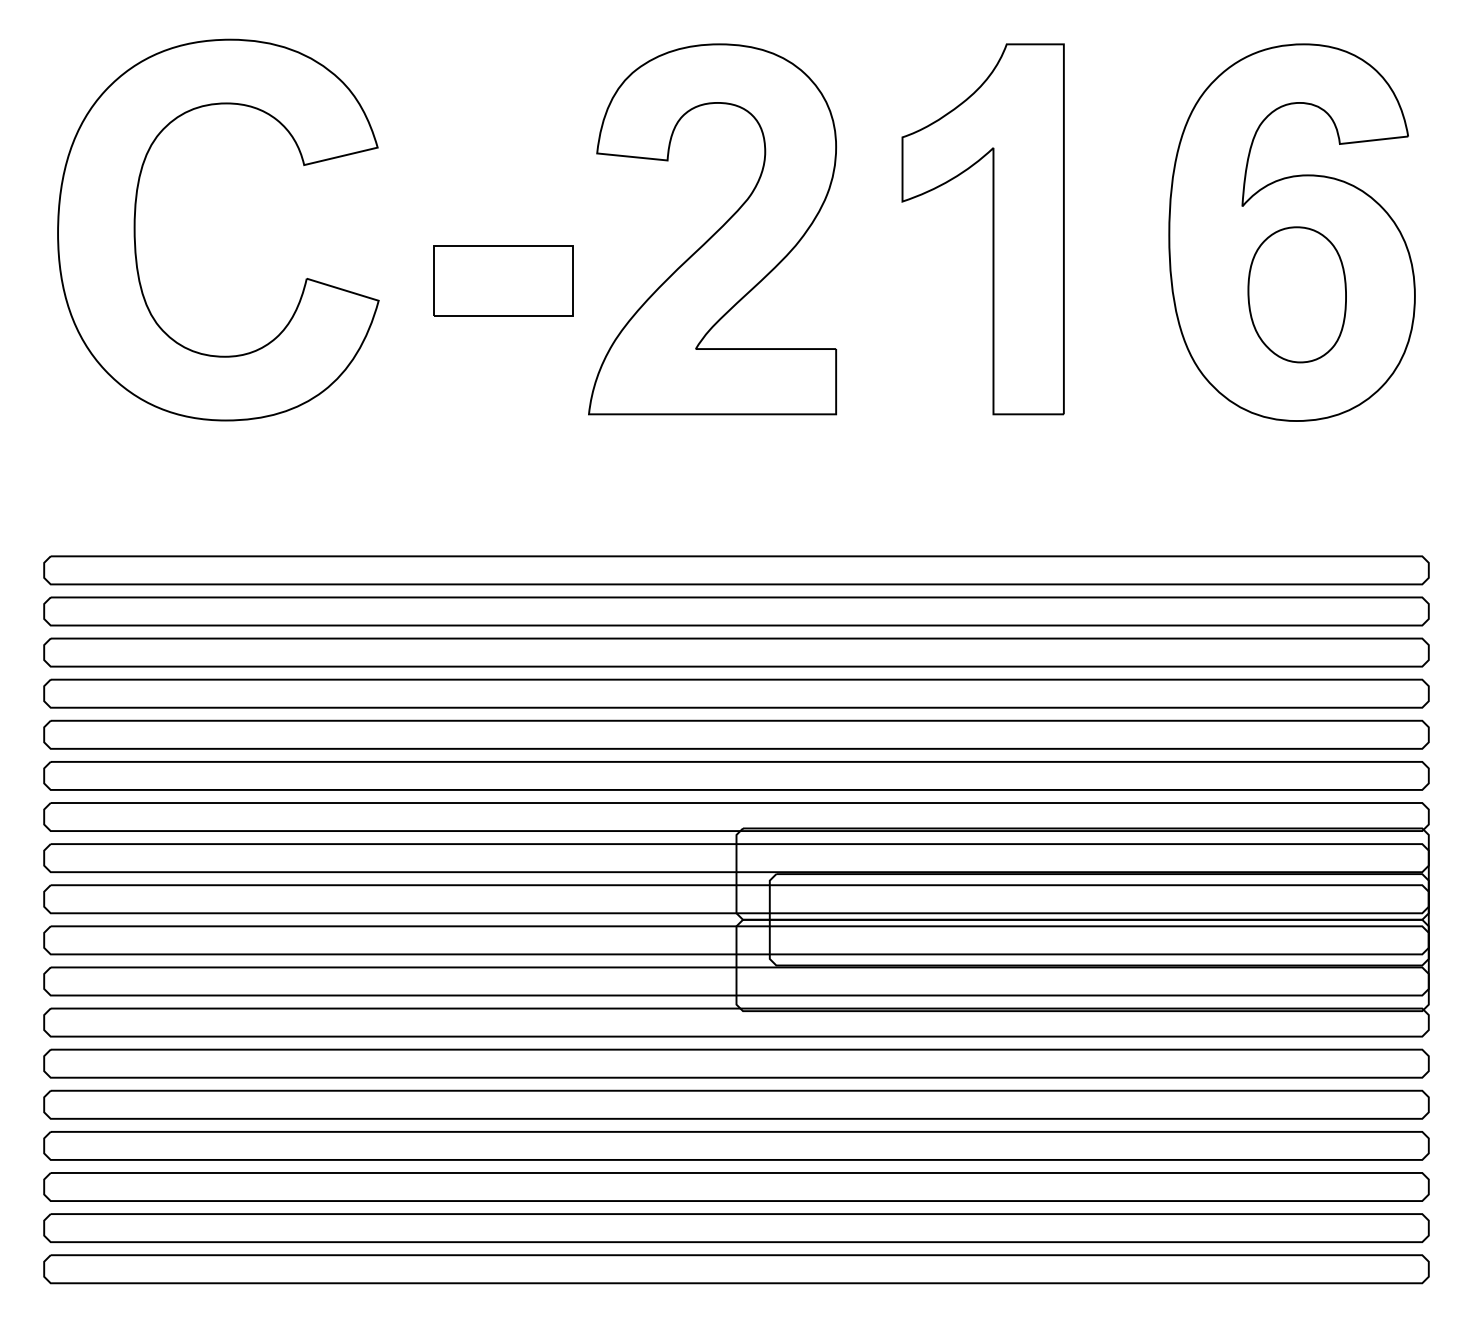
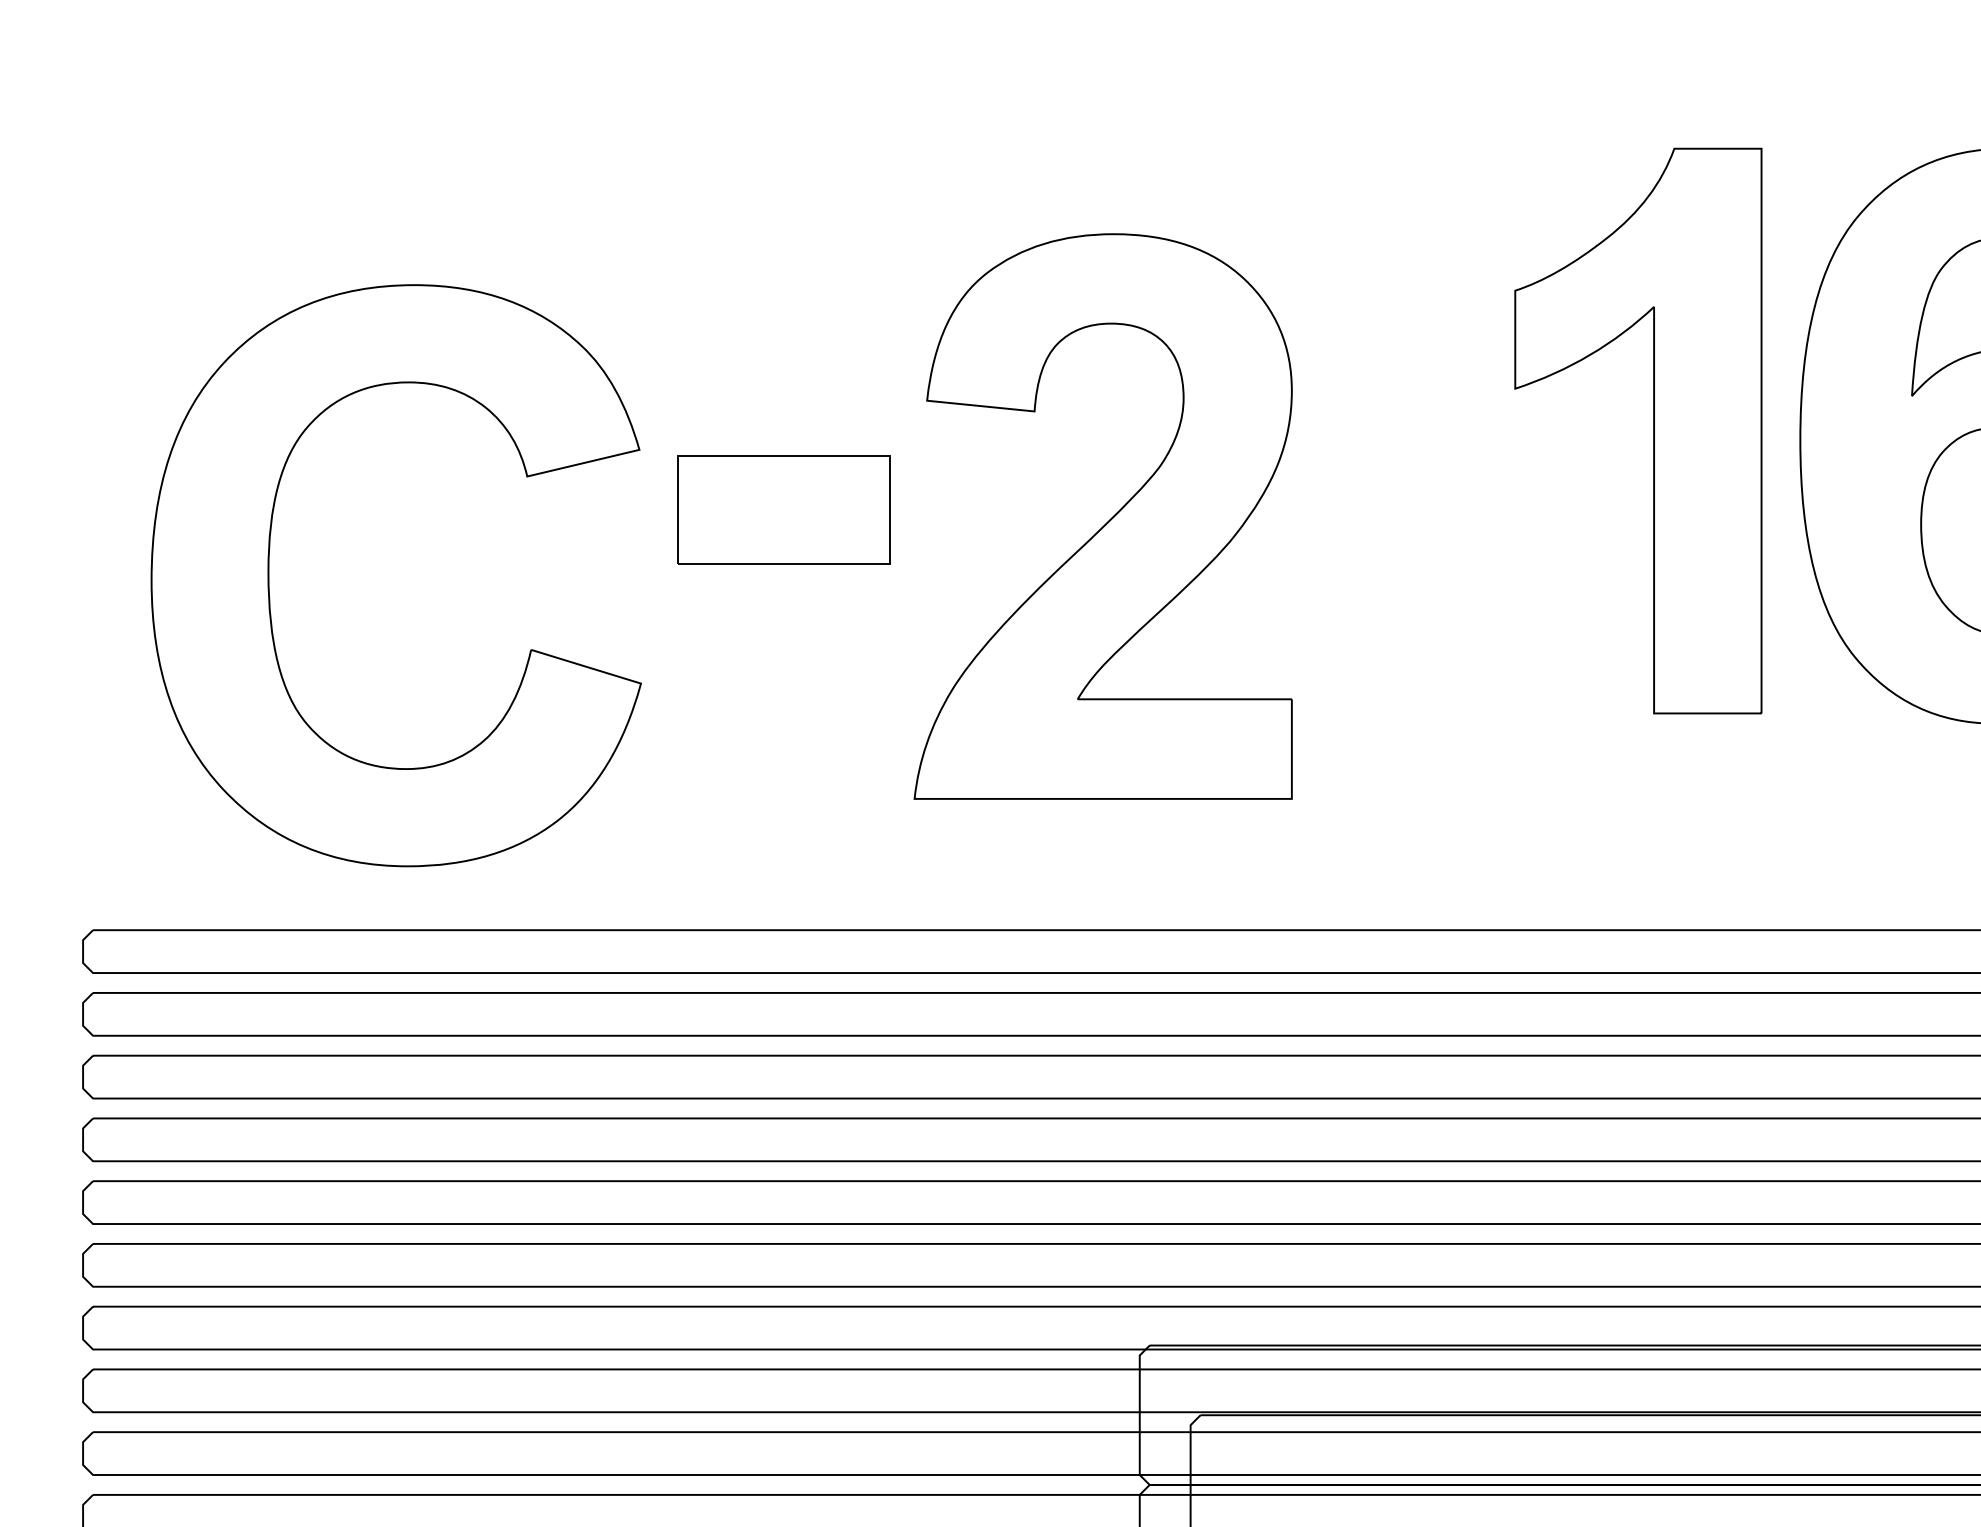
part: (135, 229) -> (269, 574), moved
part: (712, 229) -> (1103, 516), moved
part: (992, 229) -> (1652, 431), moved

